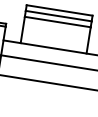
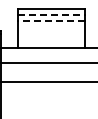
line: (59, 15) -> (52, 14), solid -> dashed
line: (57, 21) -> (51, 20), solid -> dashed

